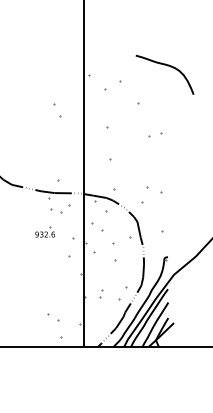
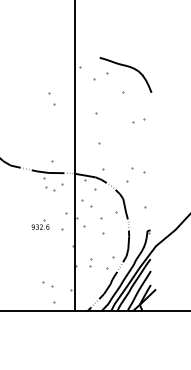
curve: (166, 66) -> (127, 67), moved
part: (45, 231) -> (40, 224), moved

